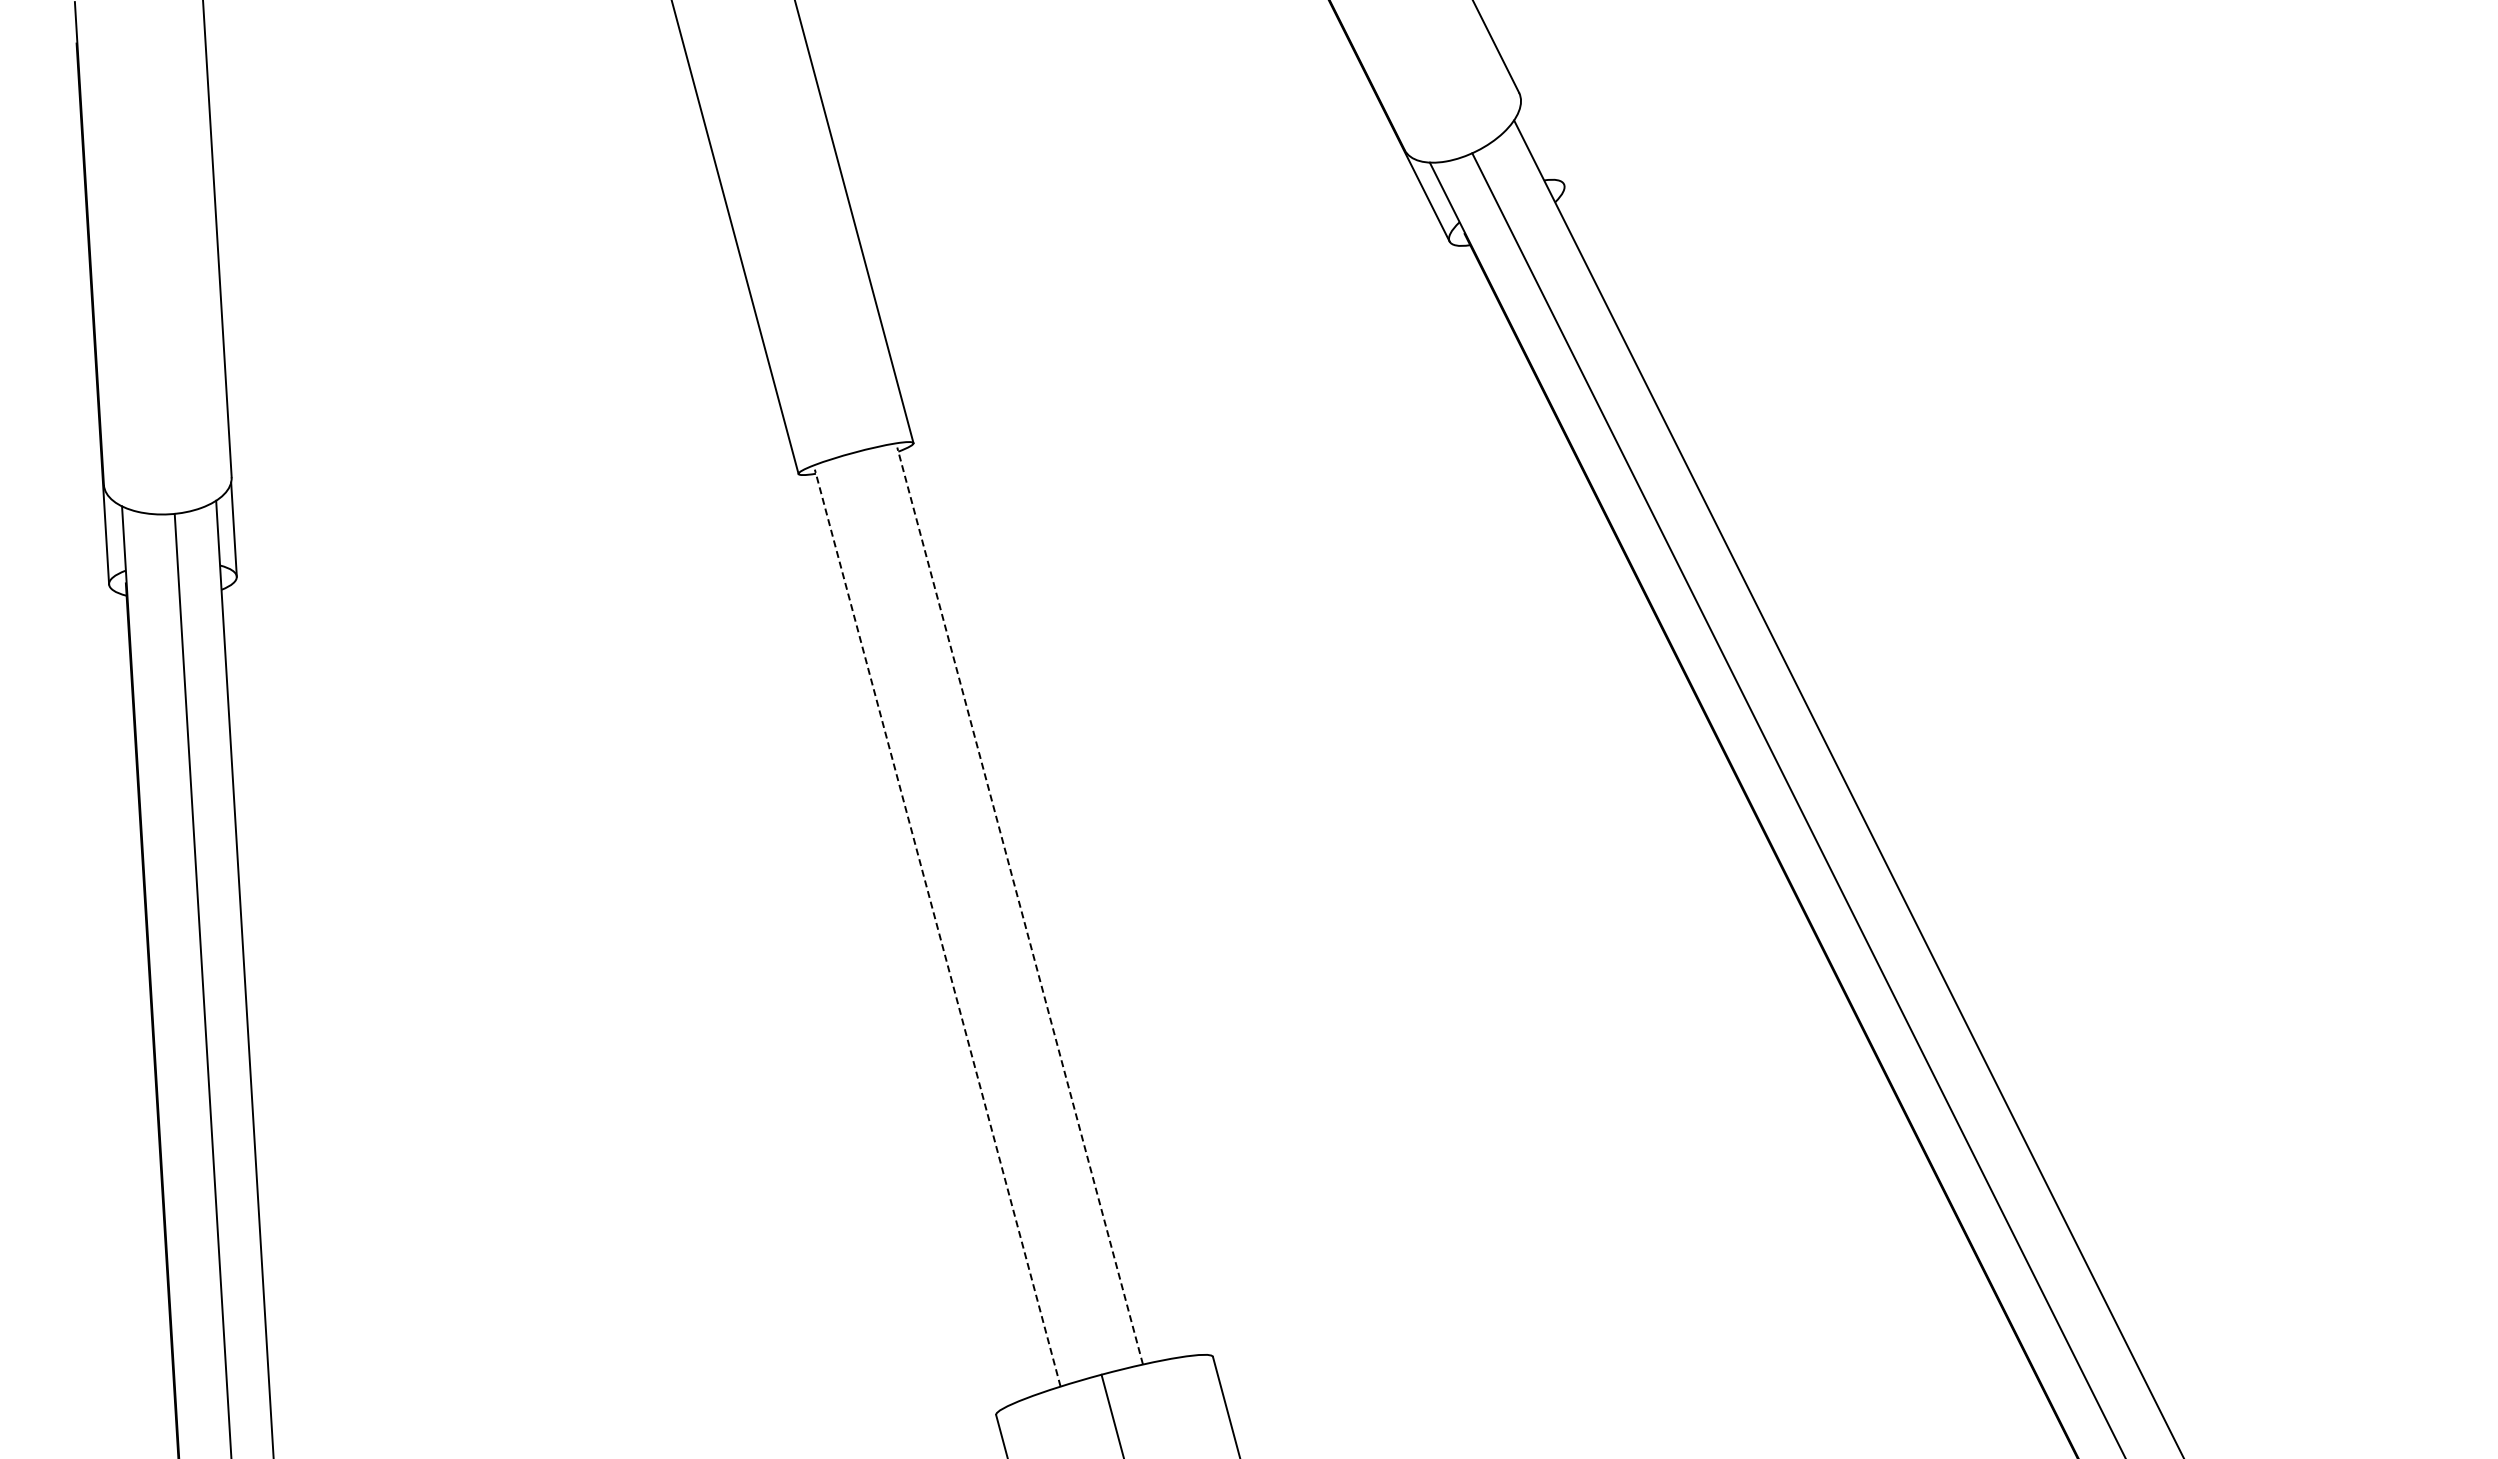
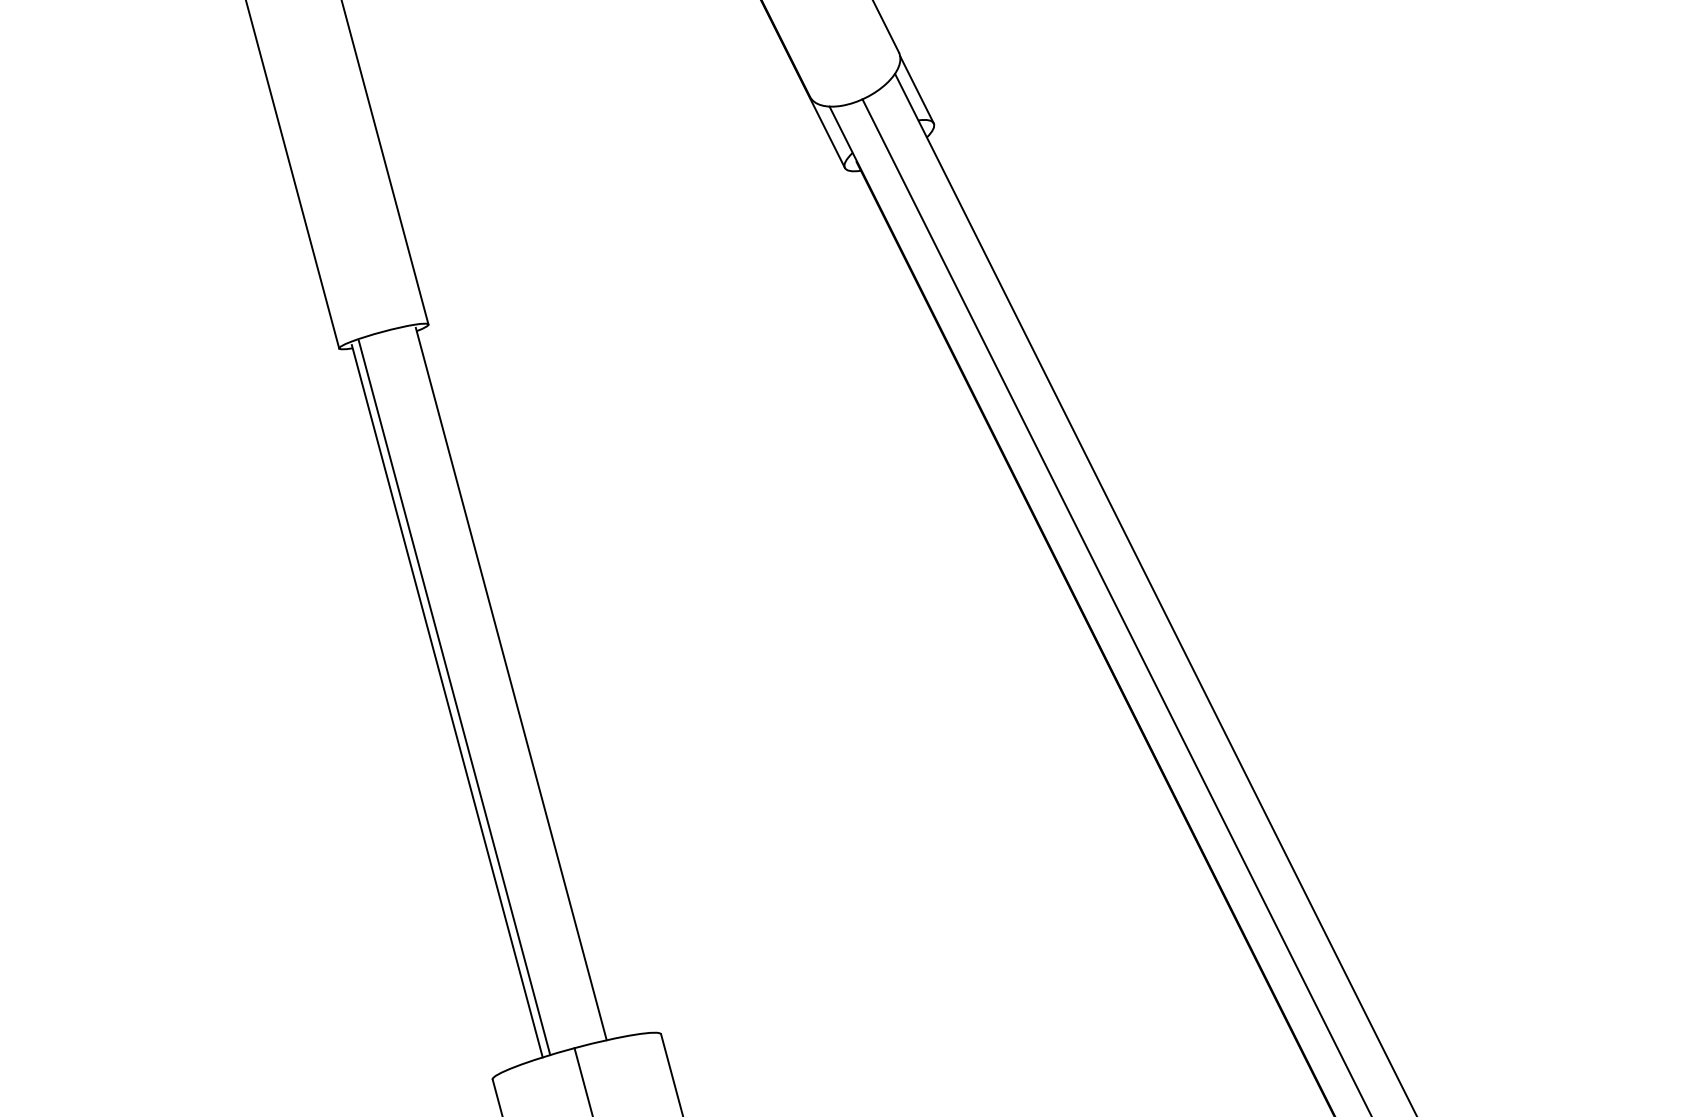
line: (1542, 140) -> (917, 89), added
line: (1020, 906) -> (511, 684), dashed -> solid
line: (946, 923) -> (454, 697), added
line: (937, 928) -> (447, 701), dashed -> solid

